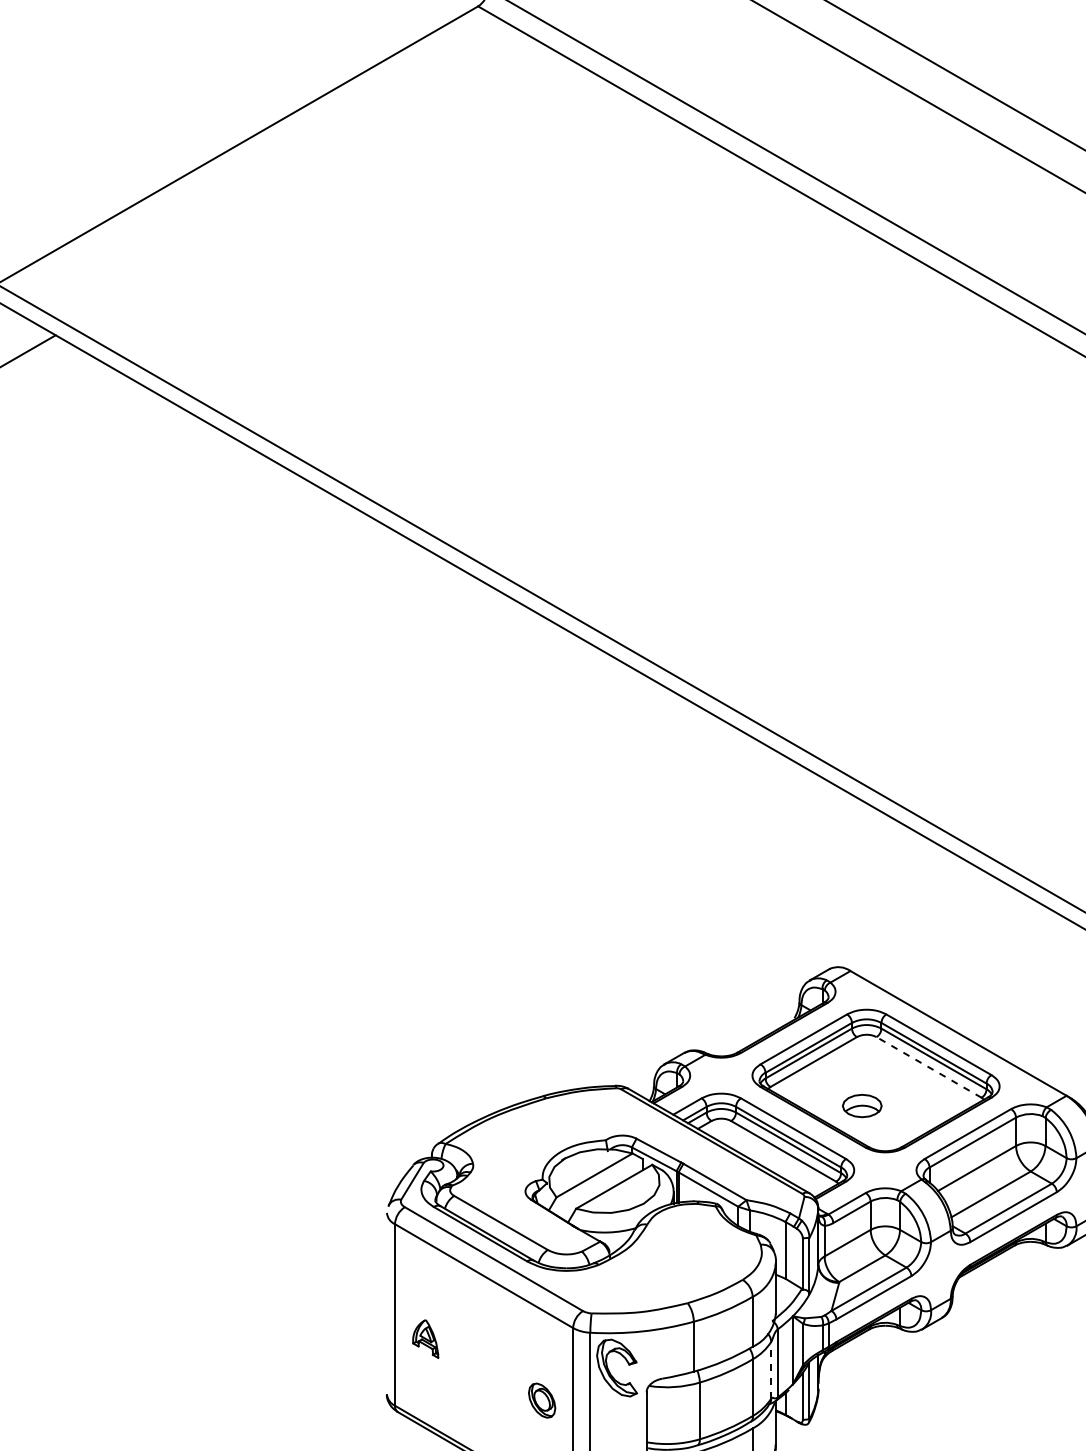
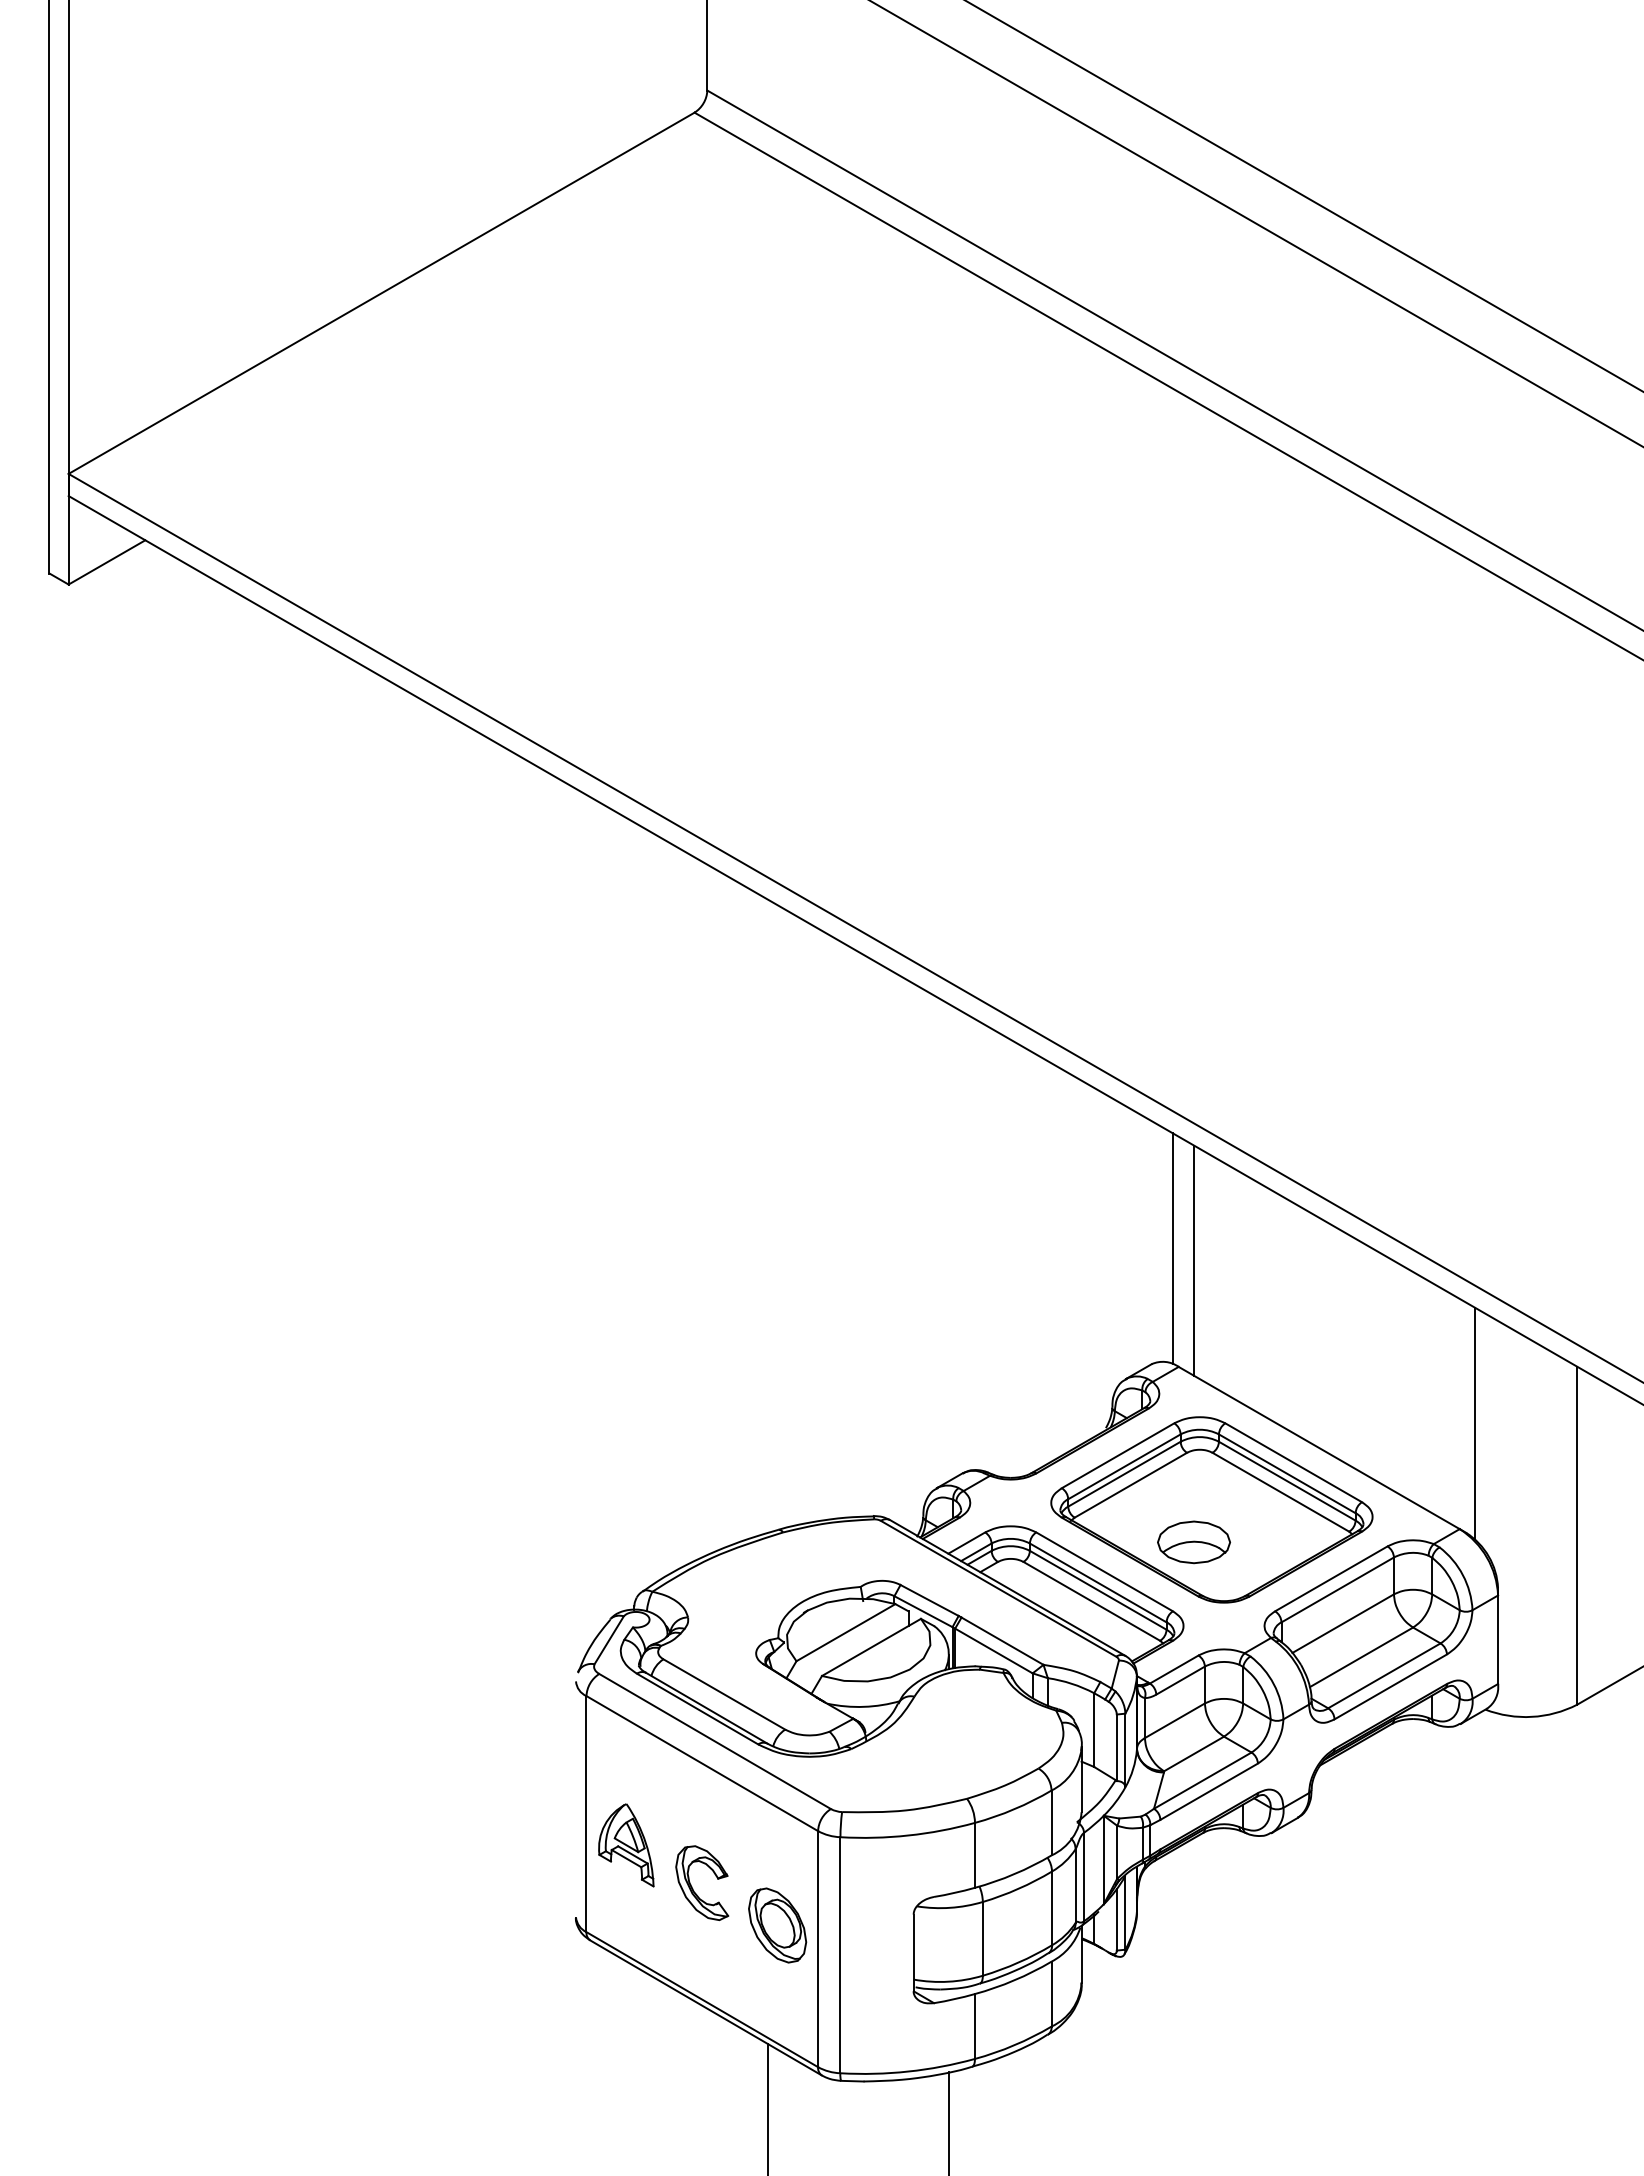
line: (845, 879) -> (1172, 1248), added
line: (862, 889) -> (1194, 1260), added
line: (1078, 1014) -> (1475, 1423), added
line: (928, 1067) -> (1280, 1492), dashed -> solid
part: (861, 1106) -> (1193, 1542), size x1.43
part: (425, 1339) -> (626, 1845), size x1.67
line: (771, 1369) -> (1075, 1885), dashed -> solid
part: (610, 1372) -> (693, 1888), moved
part: (541, 1400) -> (777, 1925), size x1.67

